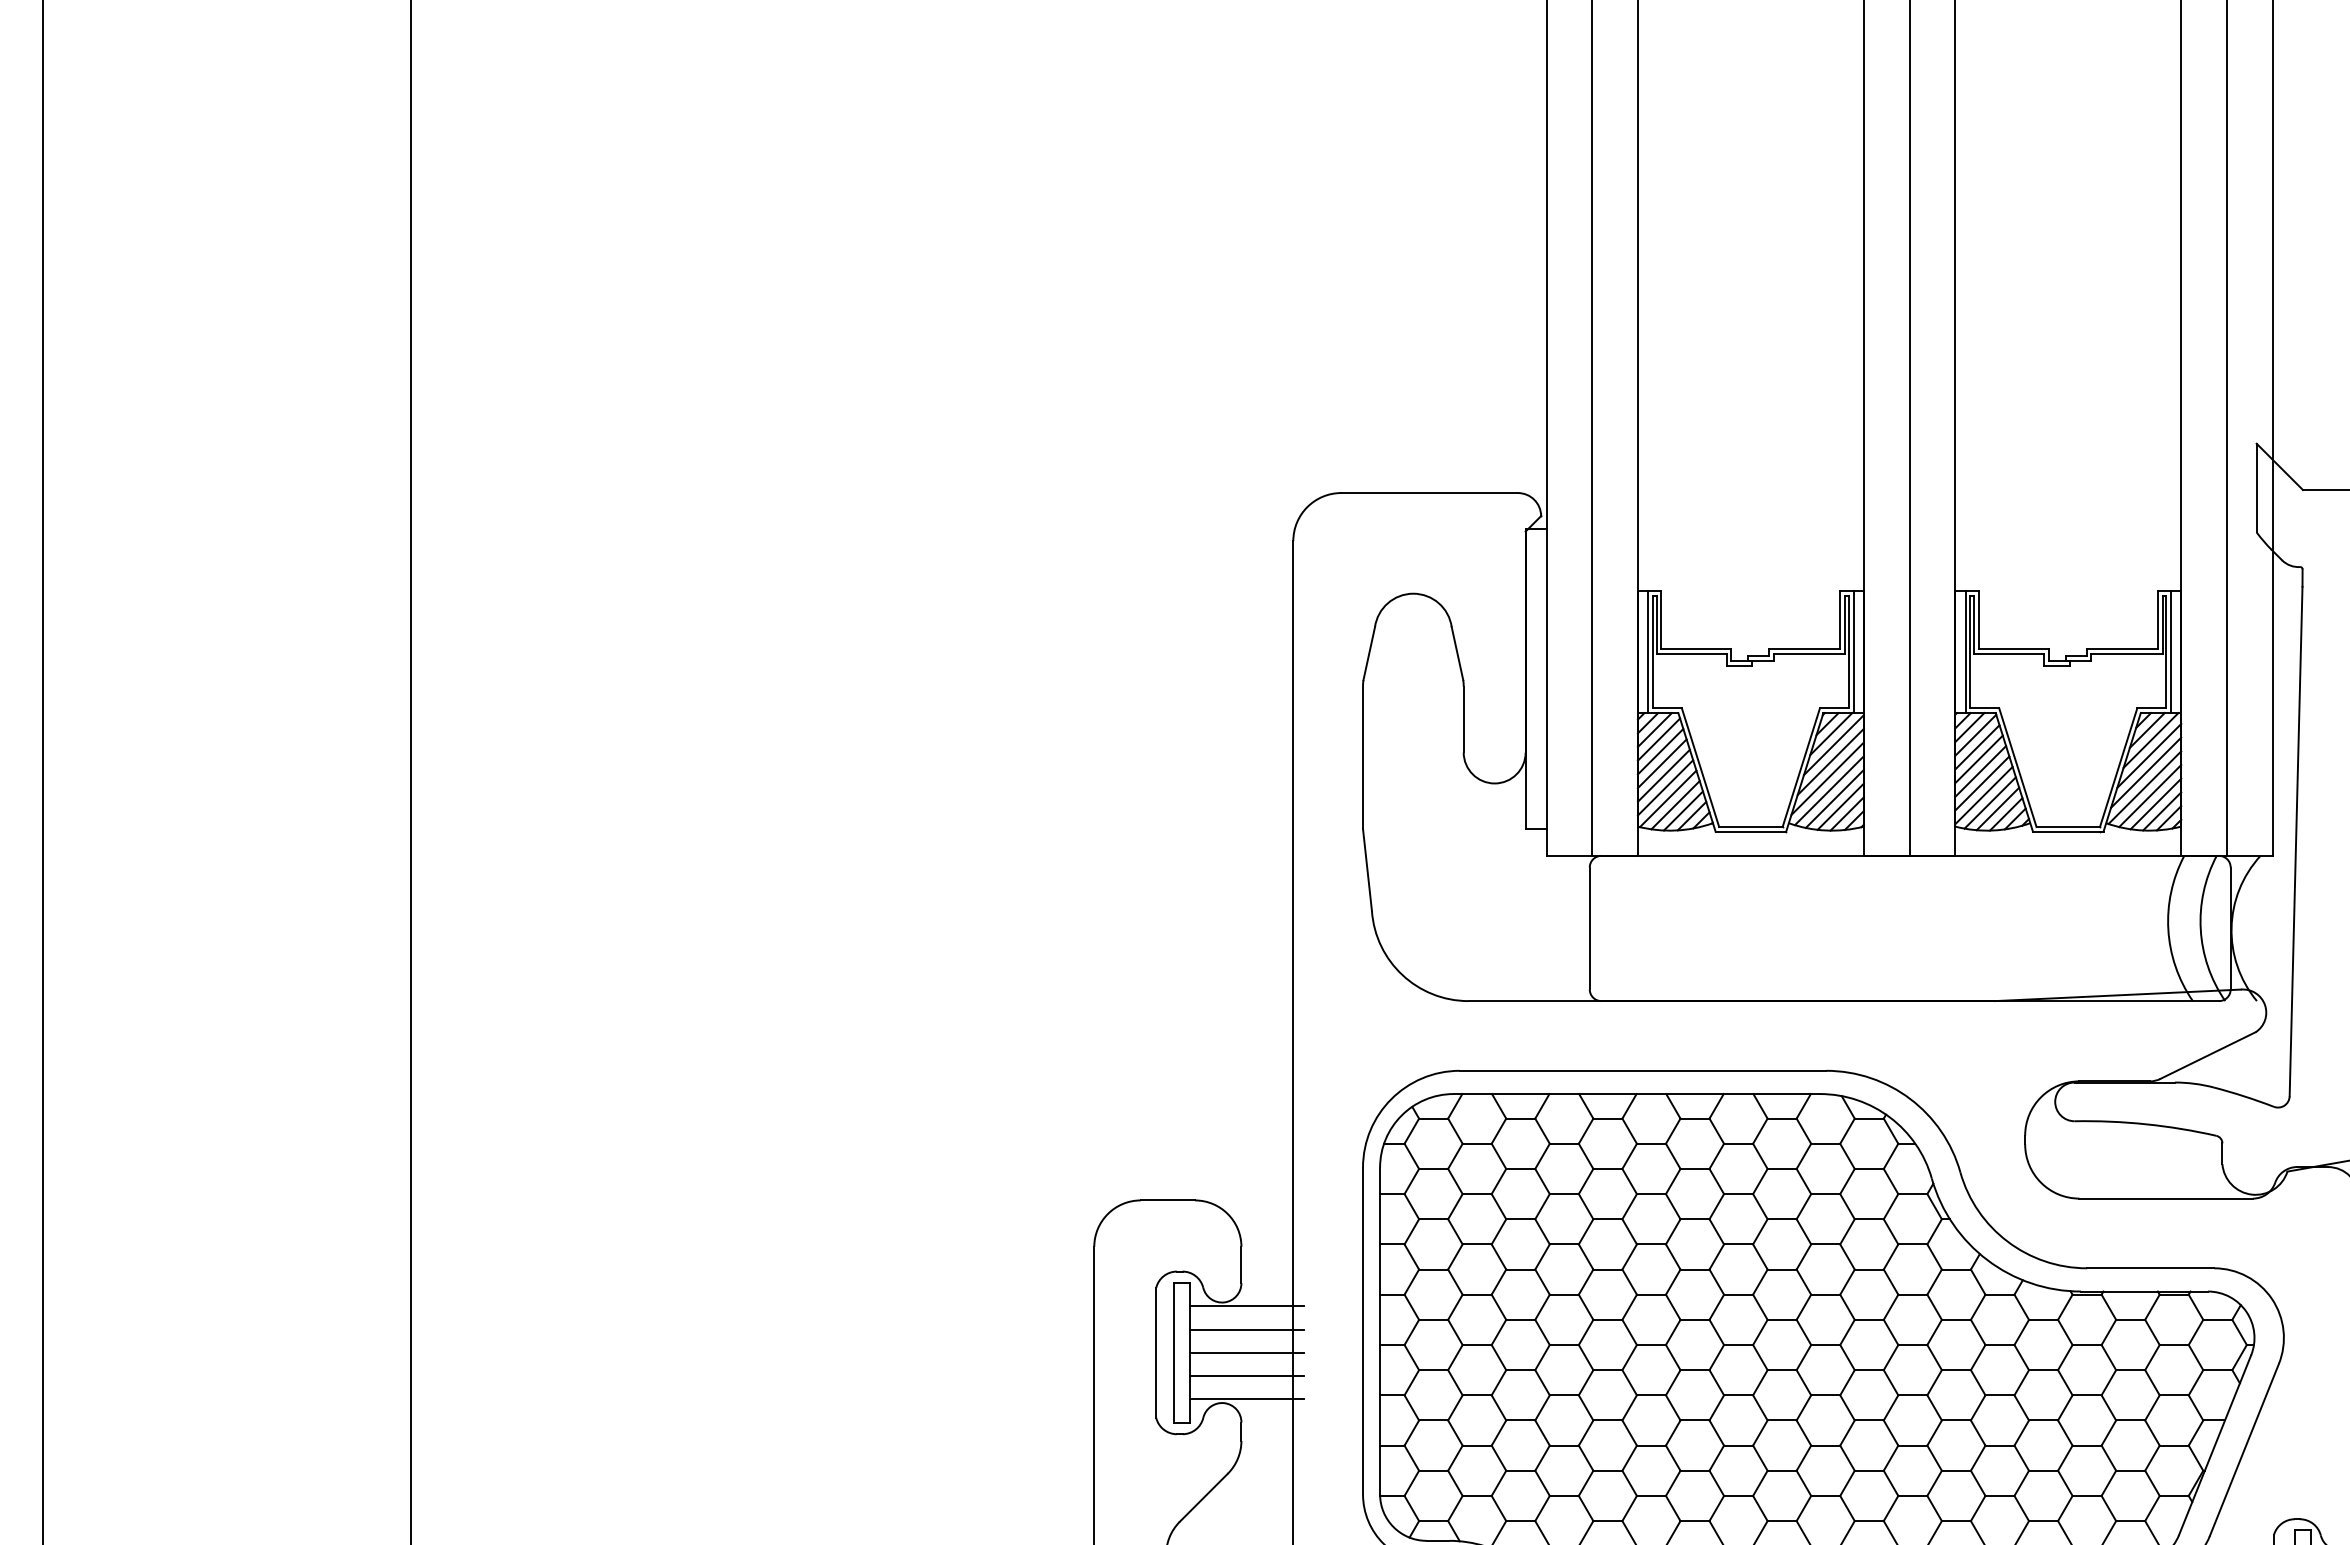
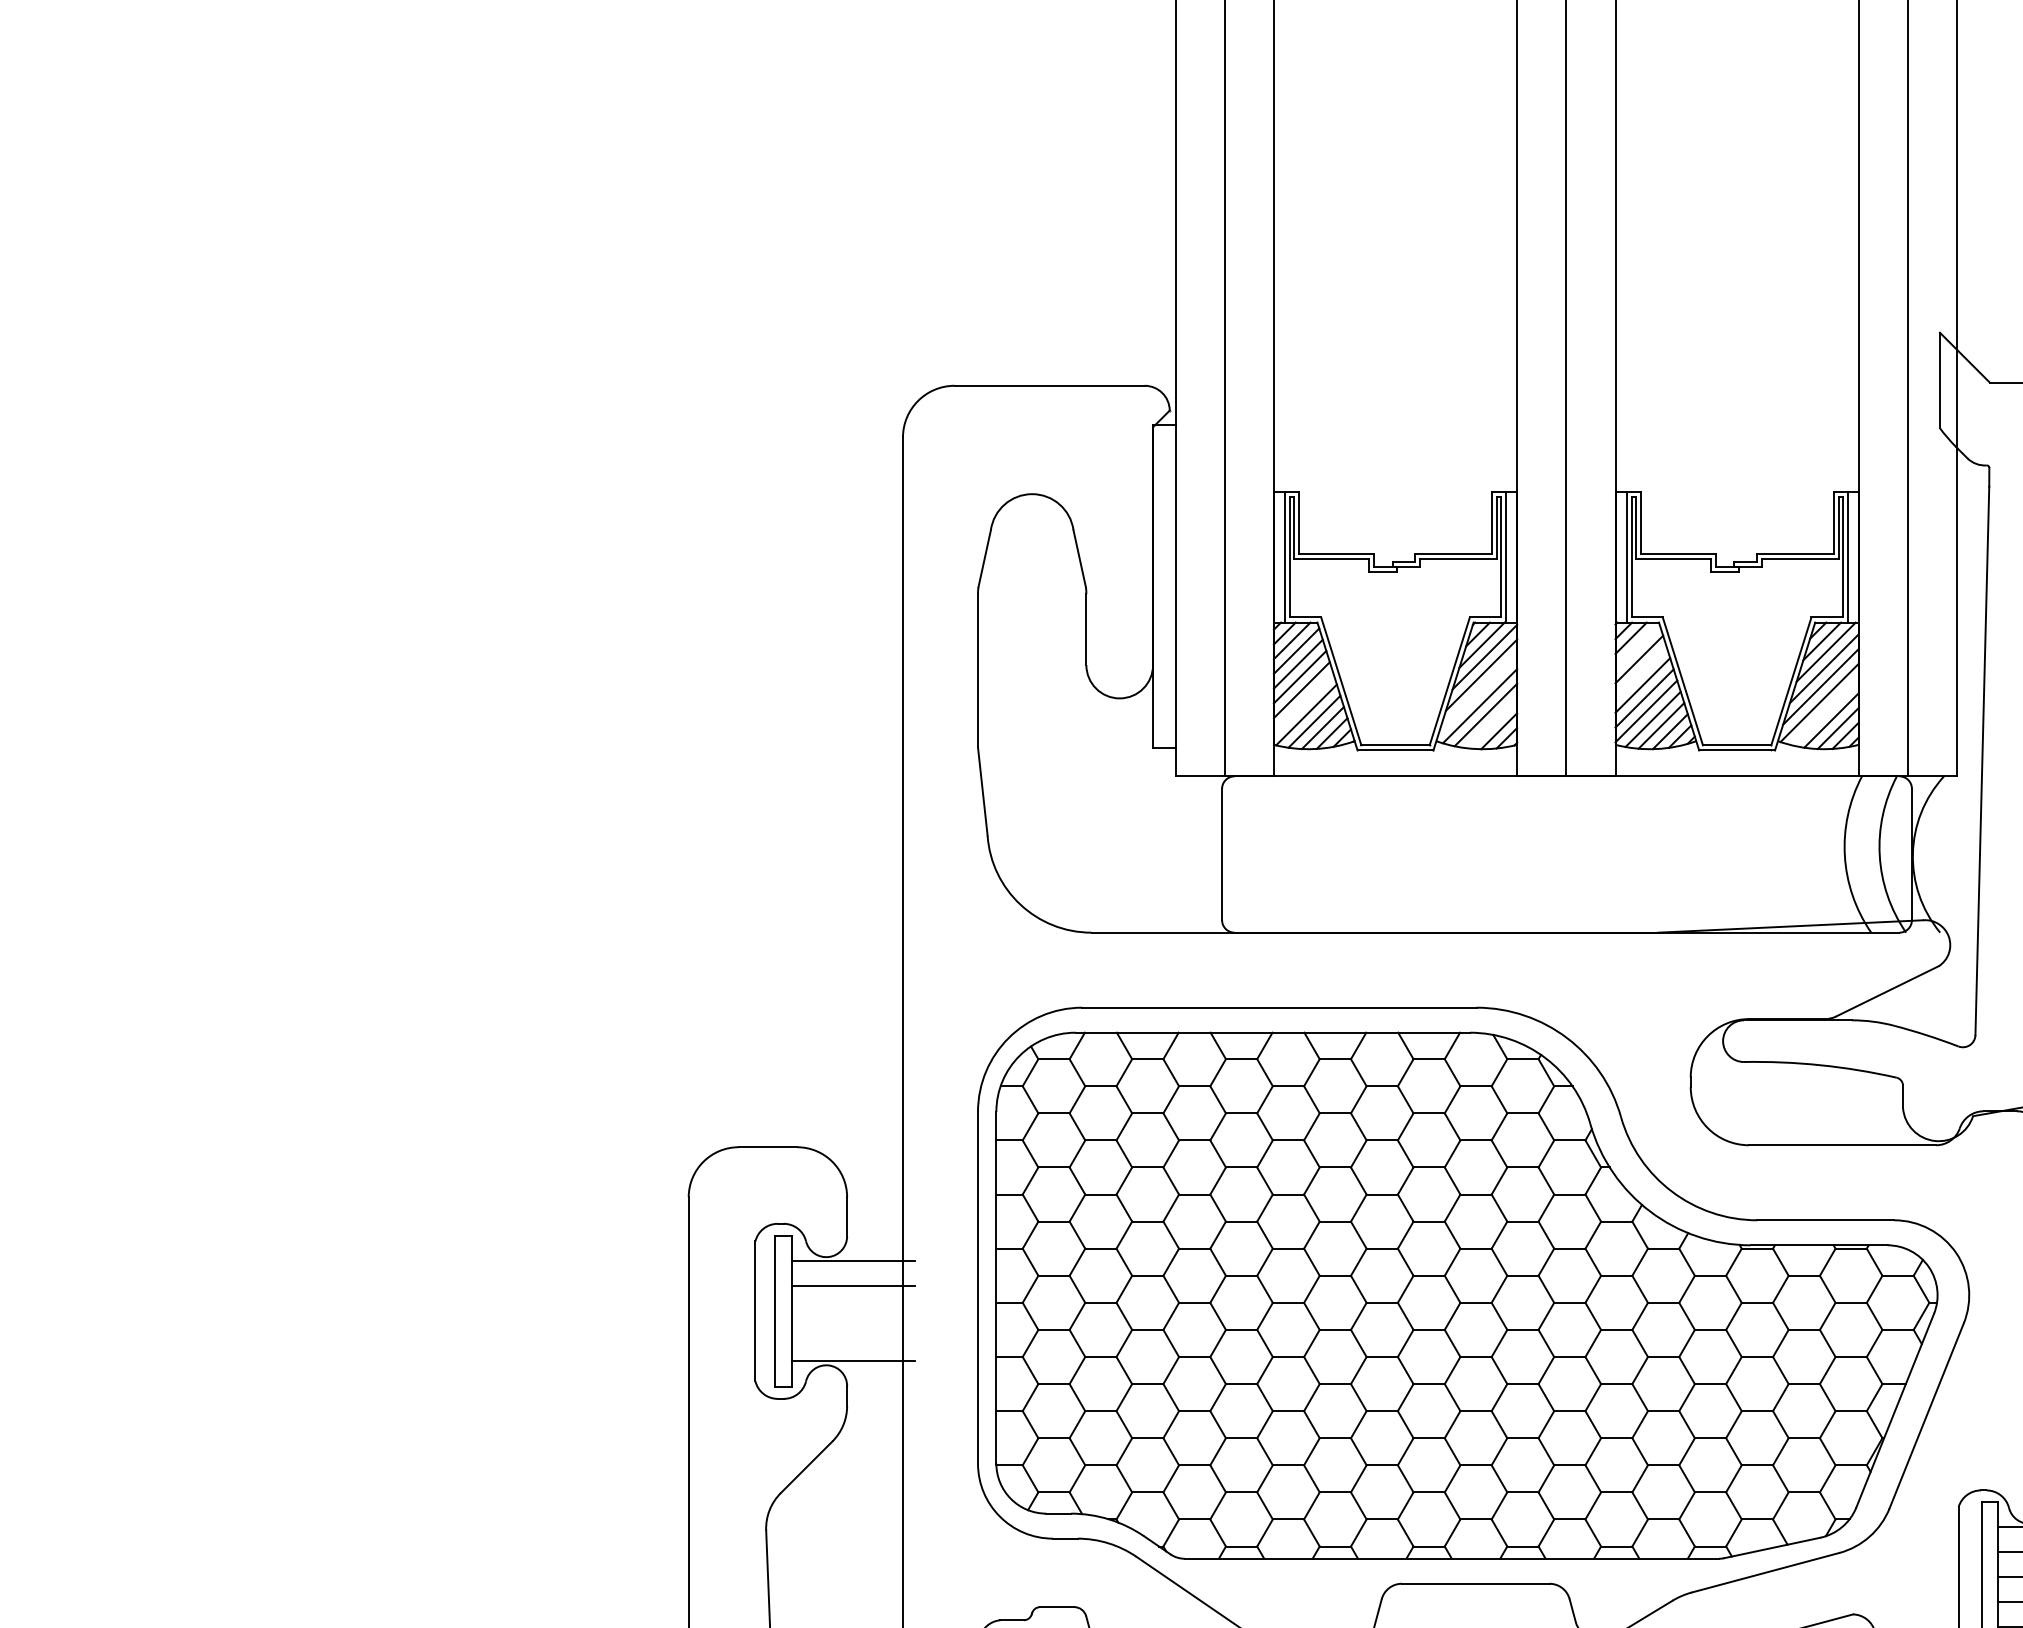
line: (1975, 734) -> (1637, 645), removed
line: (1978, 759) -> (1640, 672), removed
line: (1827, 778) -> (1477, 693), removed
line: (1665, 787) -> (1303, 702), removed
line: (2150, 796) -> (1825, 712), removed
line: (1840, 806) -> (1491, 723), removed
line: (1246, 1352) -> (852, 1310), removed
line: (1246, 1376) -> (852, 1336), removed

